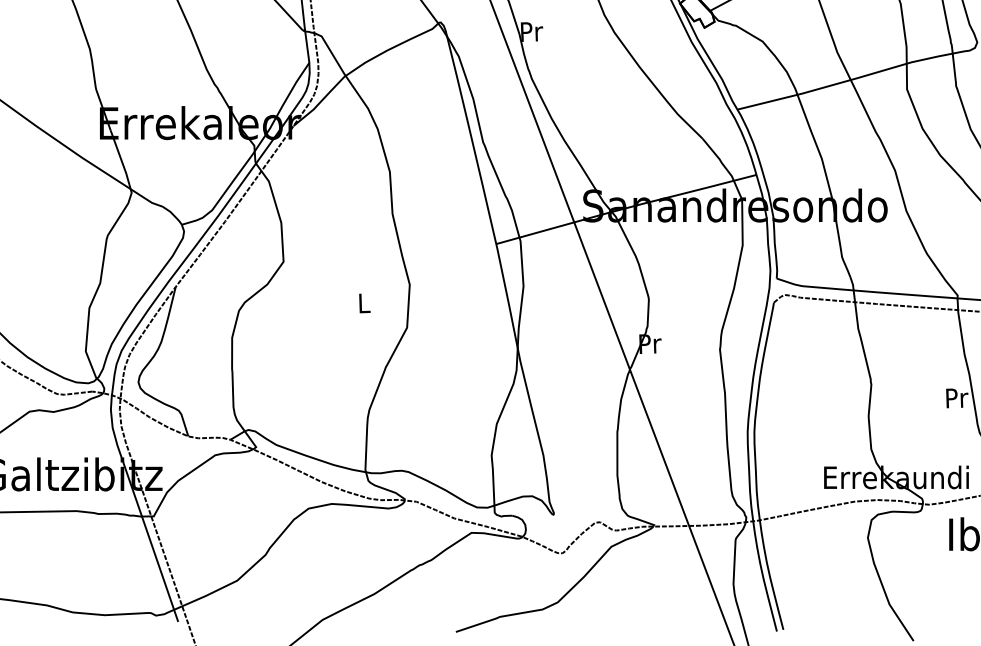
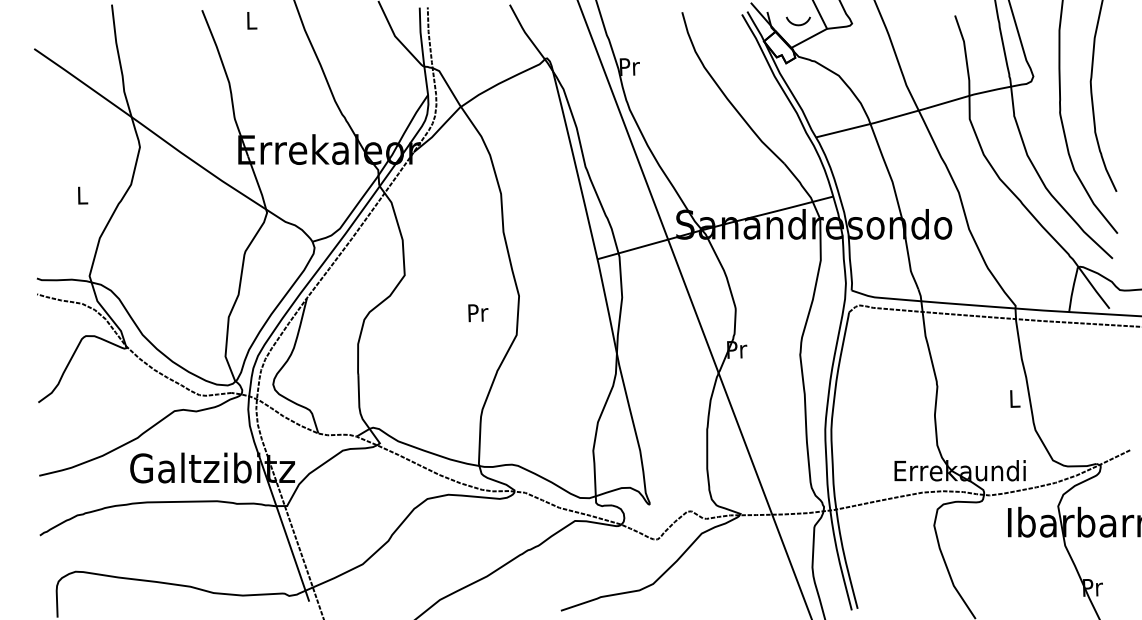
text: (364, 303) -> (478, 313), L -> Pr
text: (957, 397) -> (1015, 398), Pr -> L

